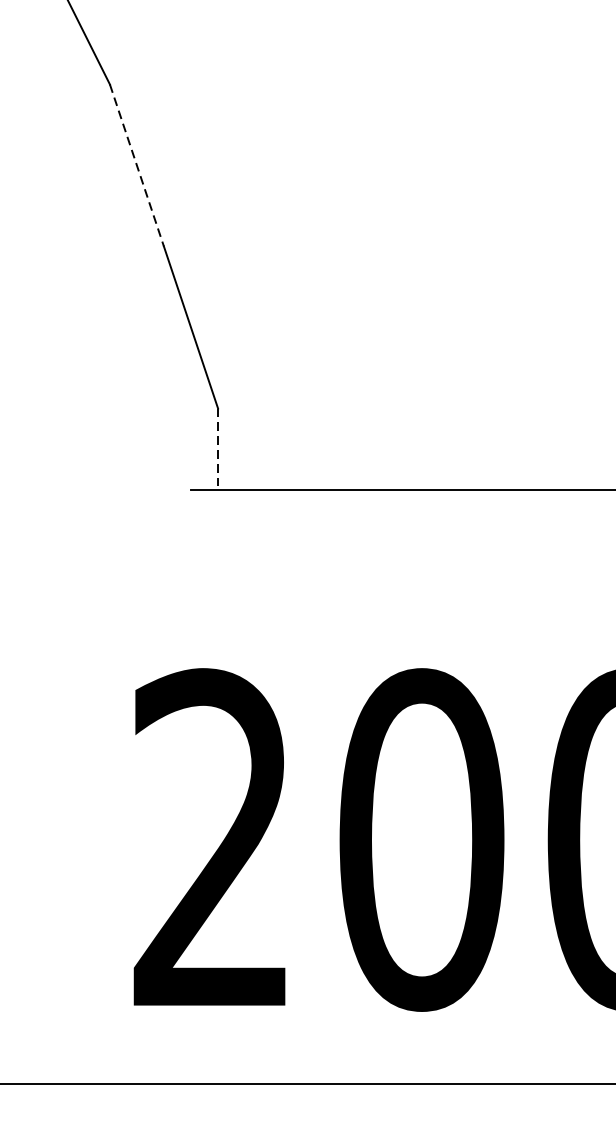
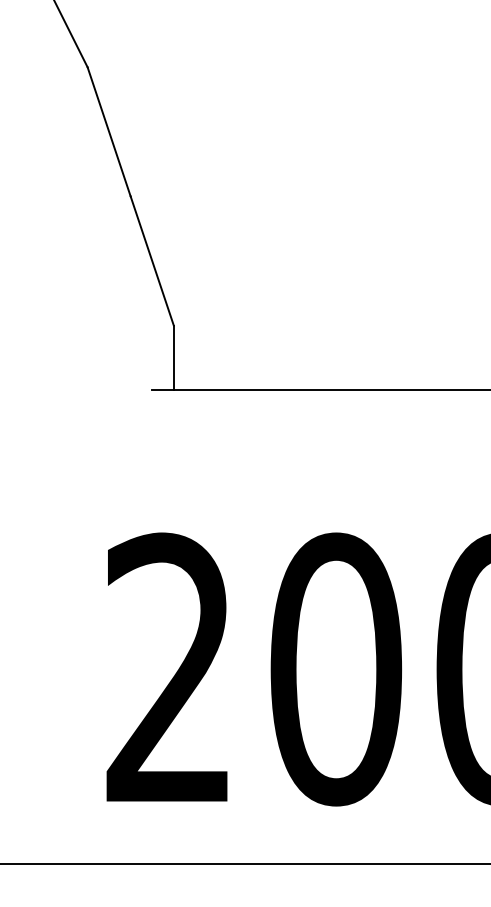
line: (137, 166) -> (109, 132), dashed -> solid
line: (217, 449) -> (173, 358), dashed -> solid

